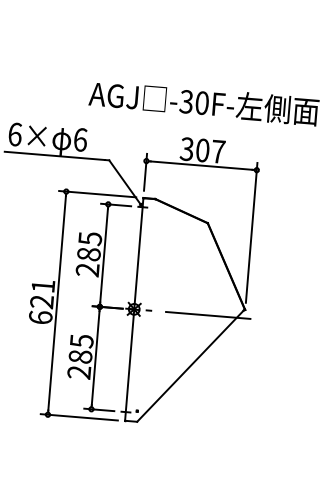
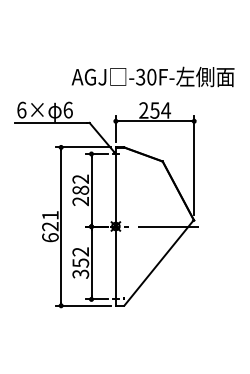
text: (203, 150) -> (155, 110), 307 -> 254
text: (89, 237) -> (80, 178), 285 -> 282
text: (80, 355) -> (80, 262), 285 -> 352

